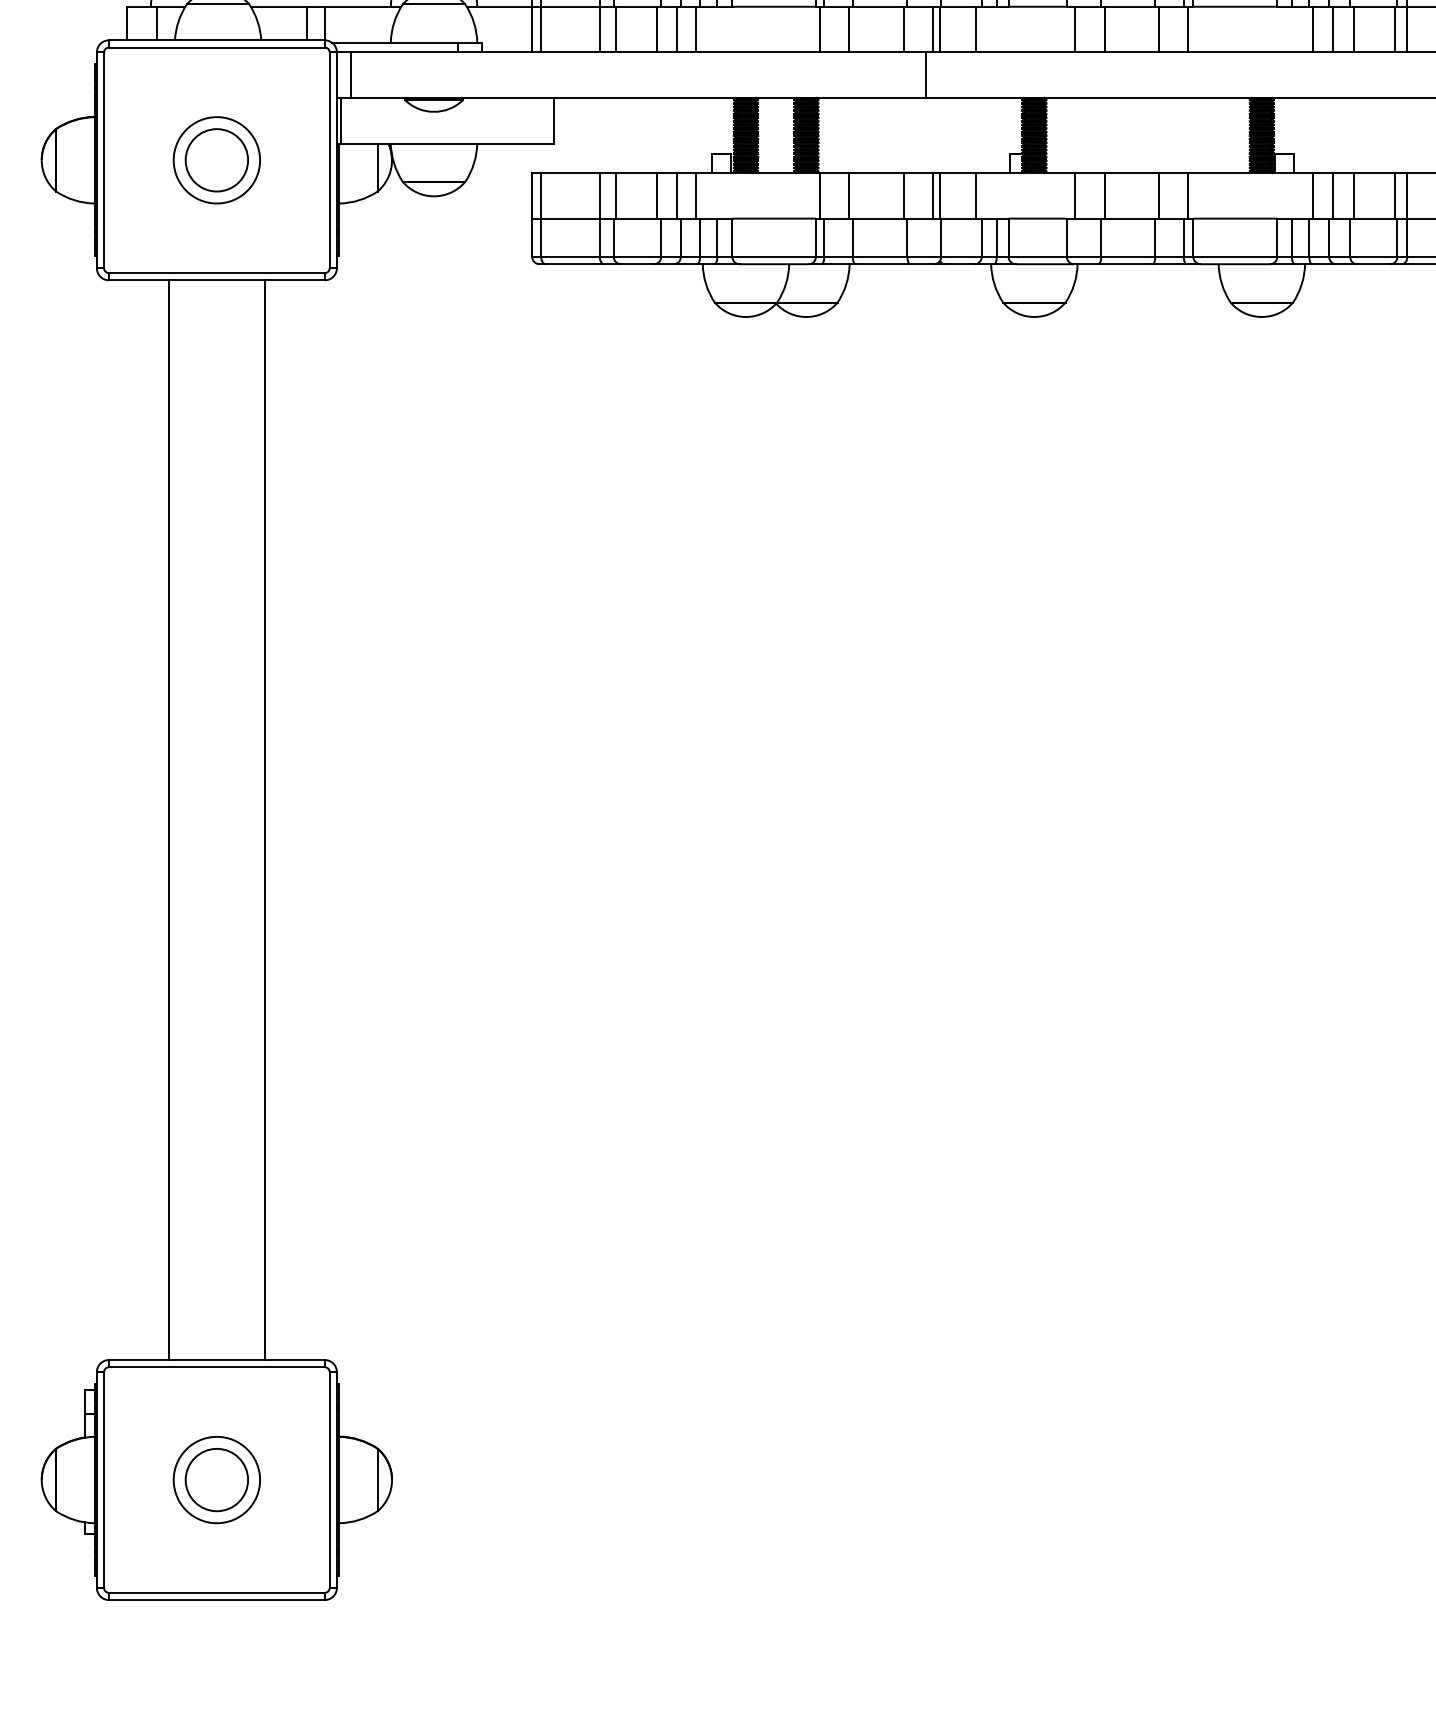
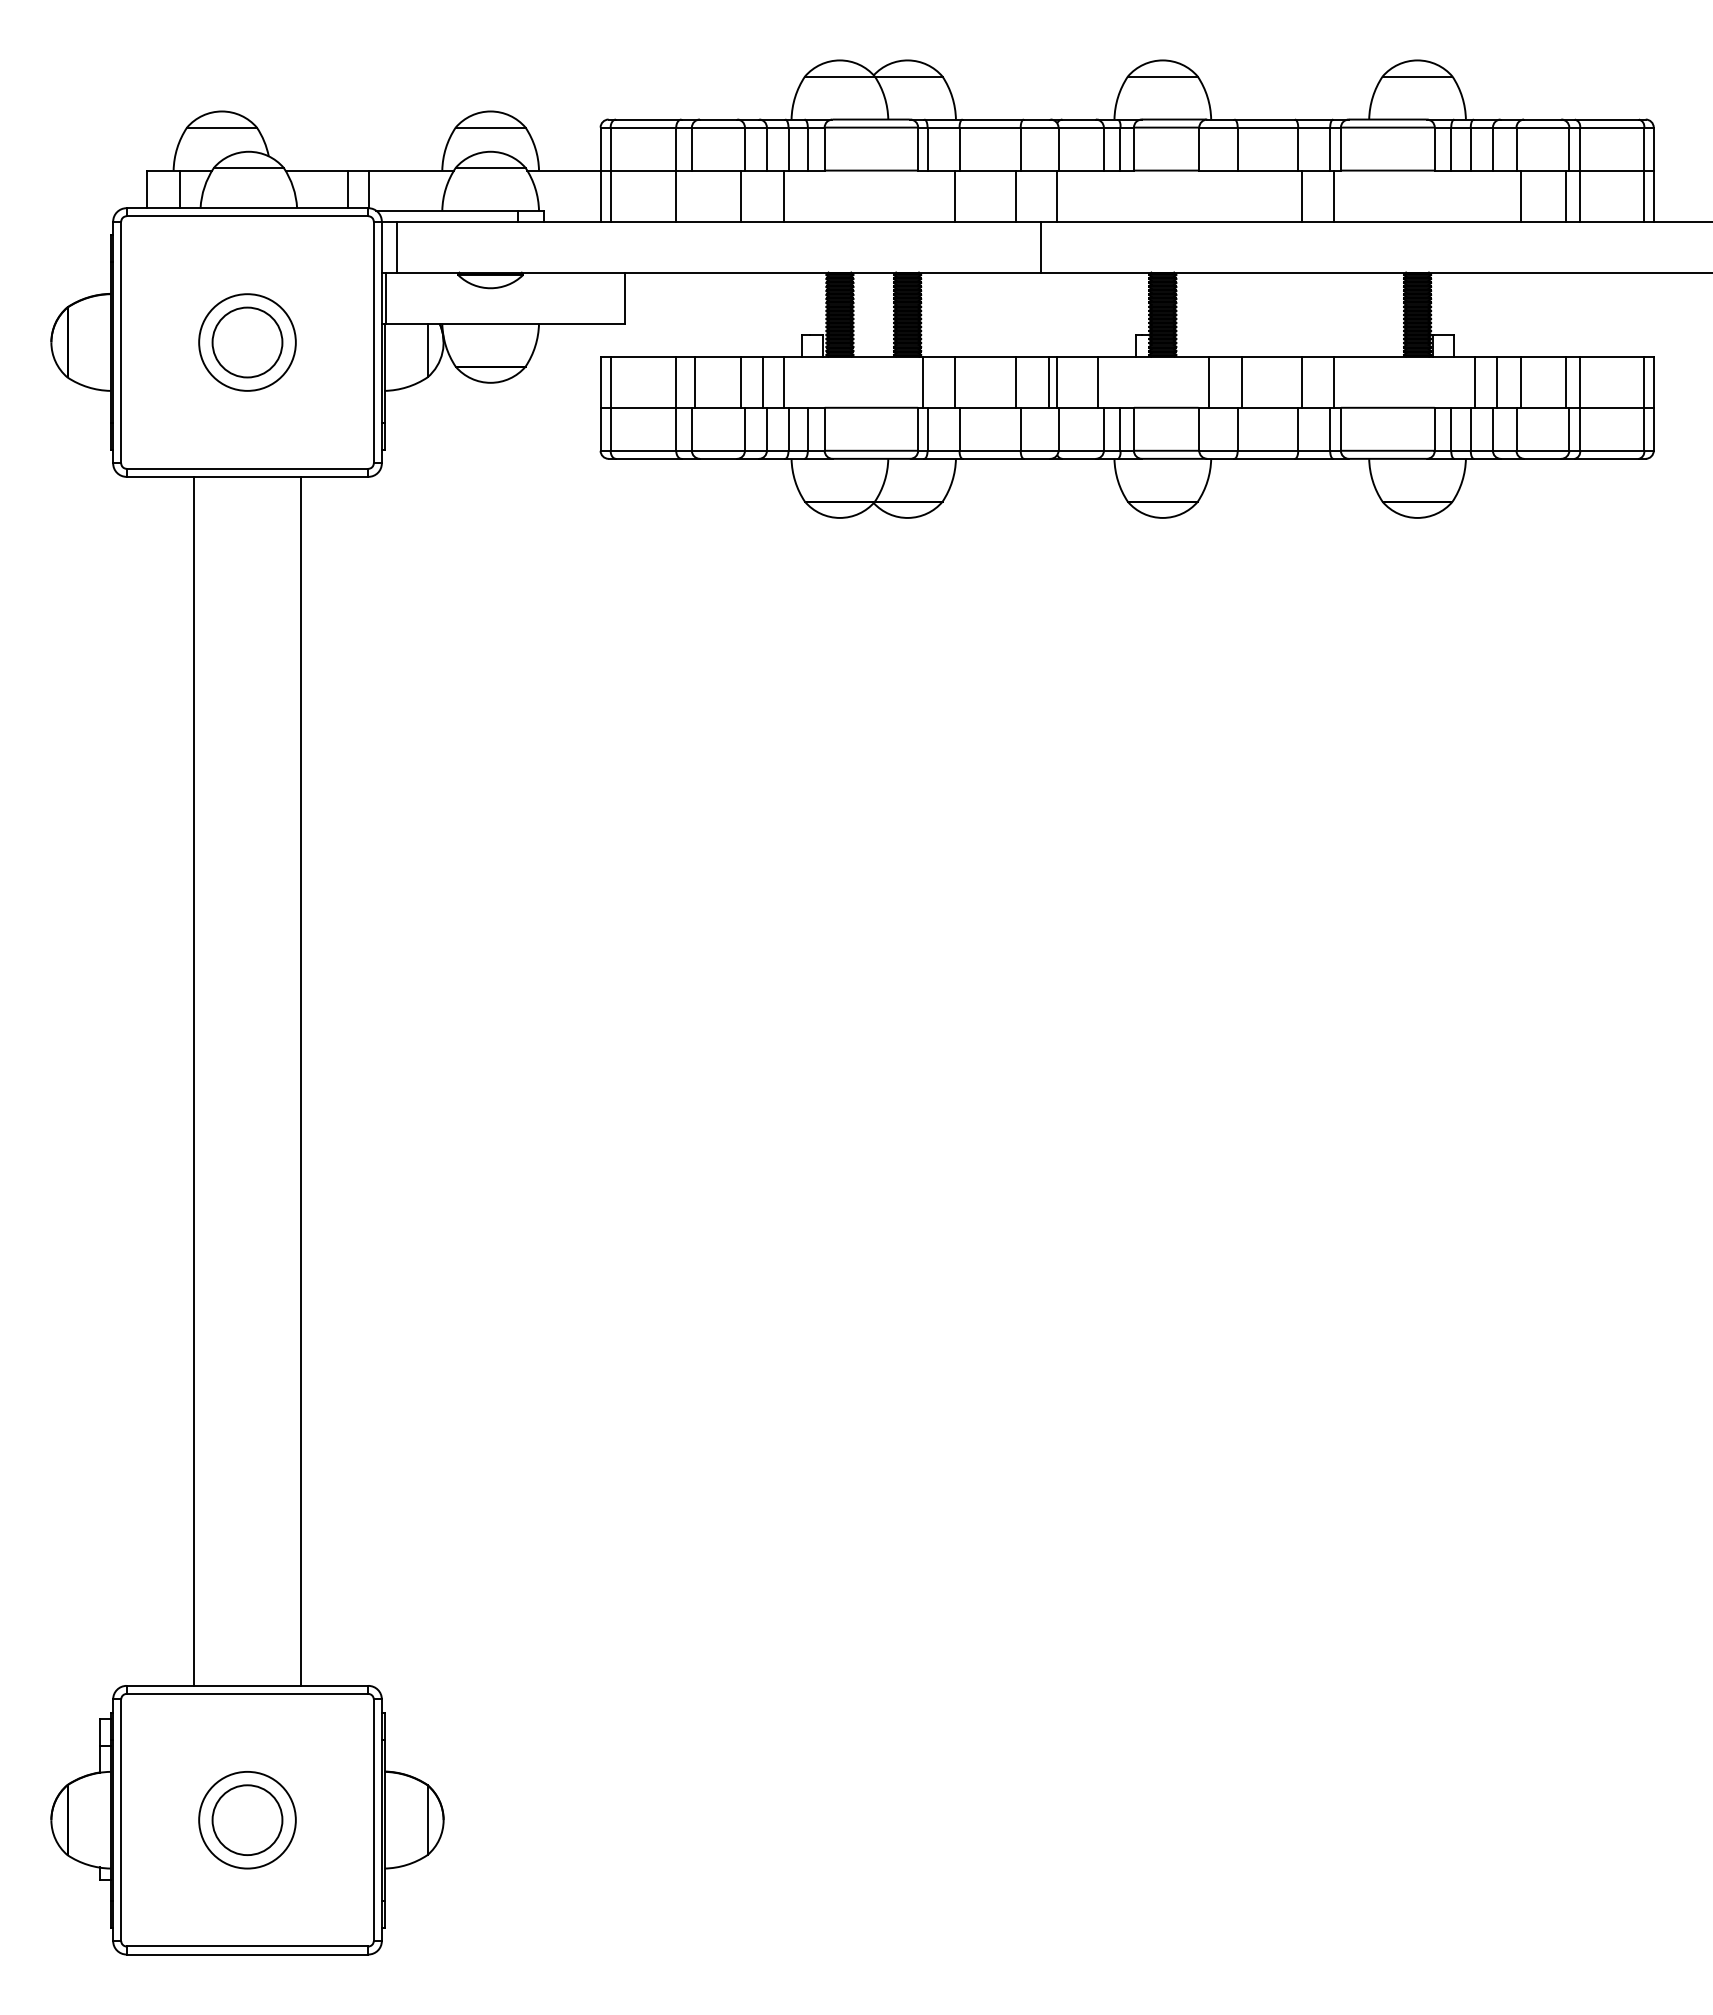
line: (616, 29) -> (694, 195), removed
line: (676, 29) -> (762, 195), removed
line: (820, 29) -> (923, 195), removed
line: (933, 29) -> (1049, 195), removed
line: (976, 29) -> (1097, 195), removed
line: (1075, 29) -> (1208, 195), removed
line: (1104, 29) -> (1241, 195), removed
line: (1312, 29) -> (1474, 195), removed
line: (1333, 29) -> (1497, 195), removed

